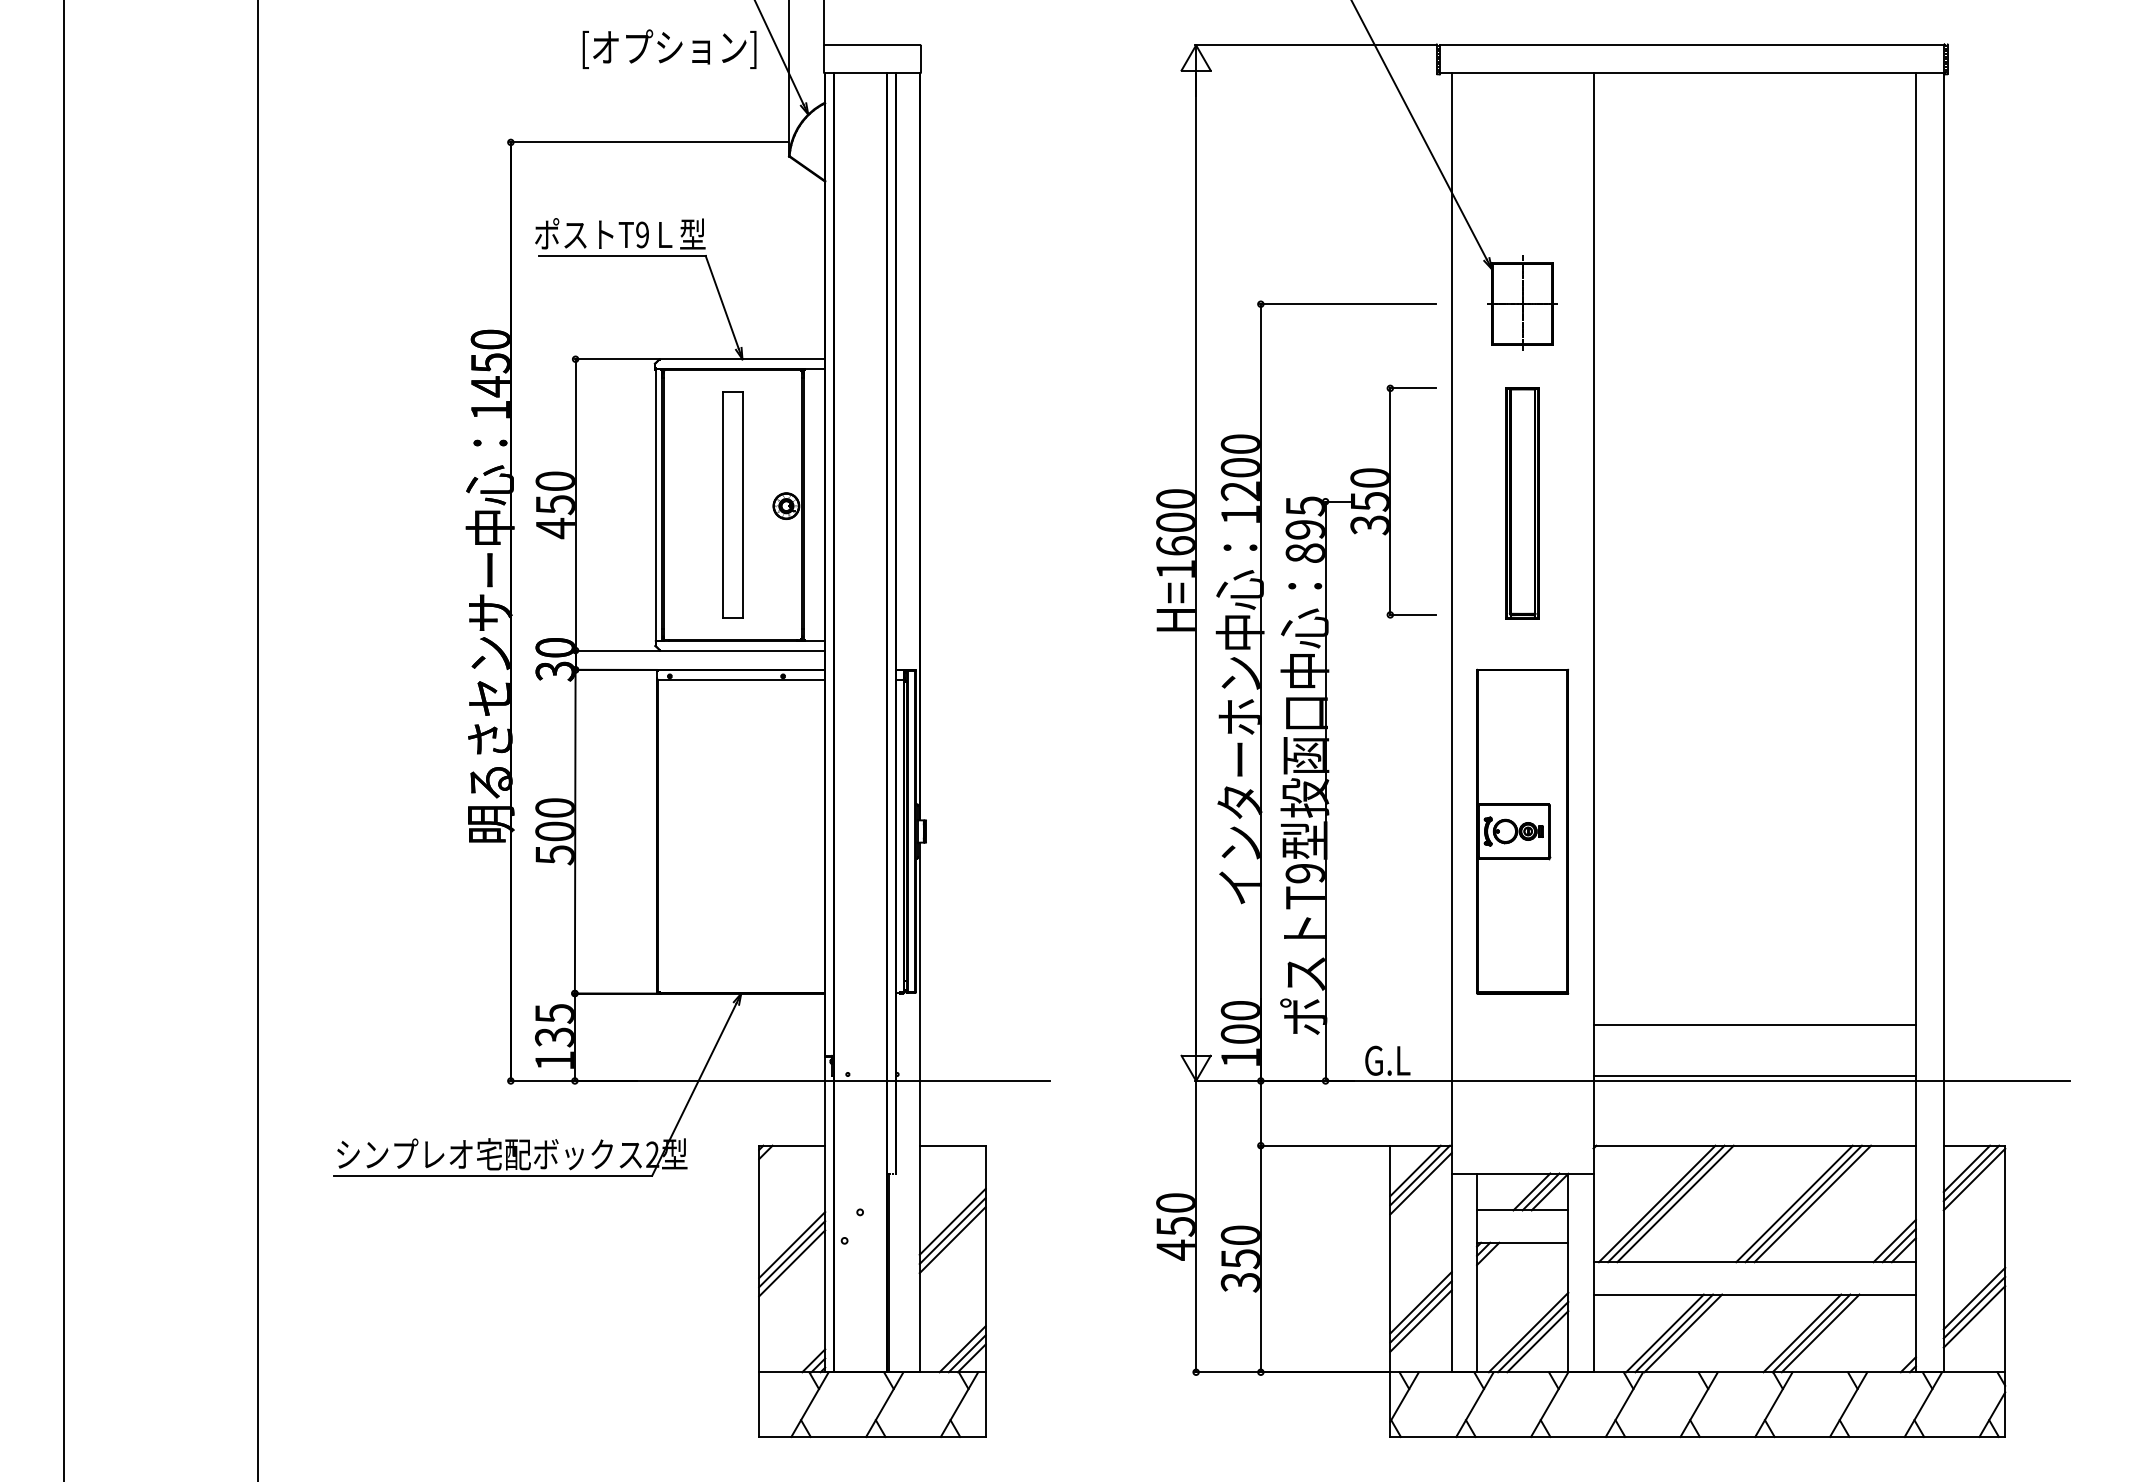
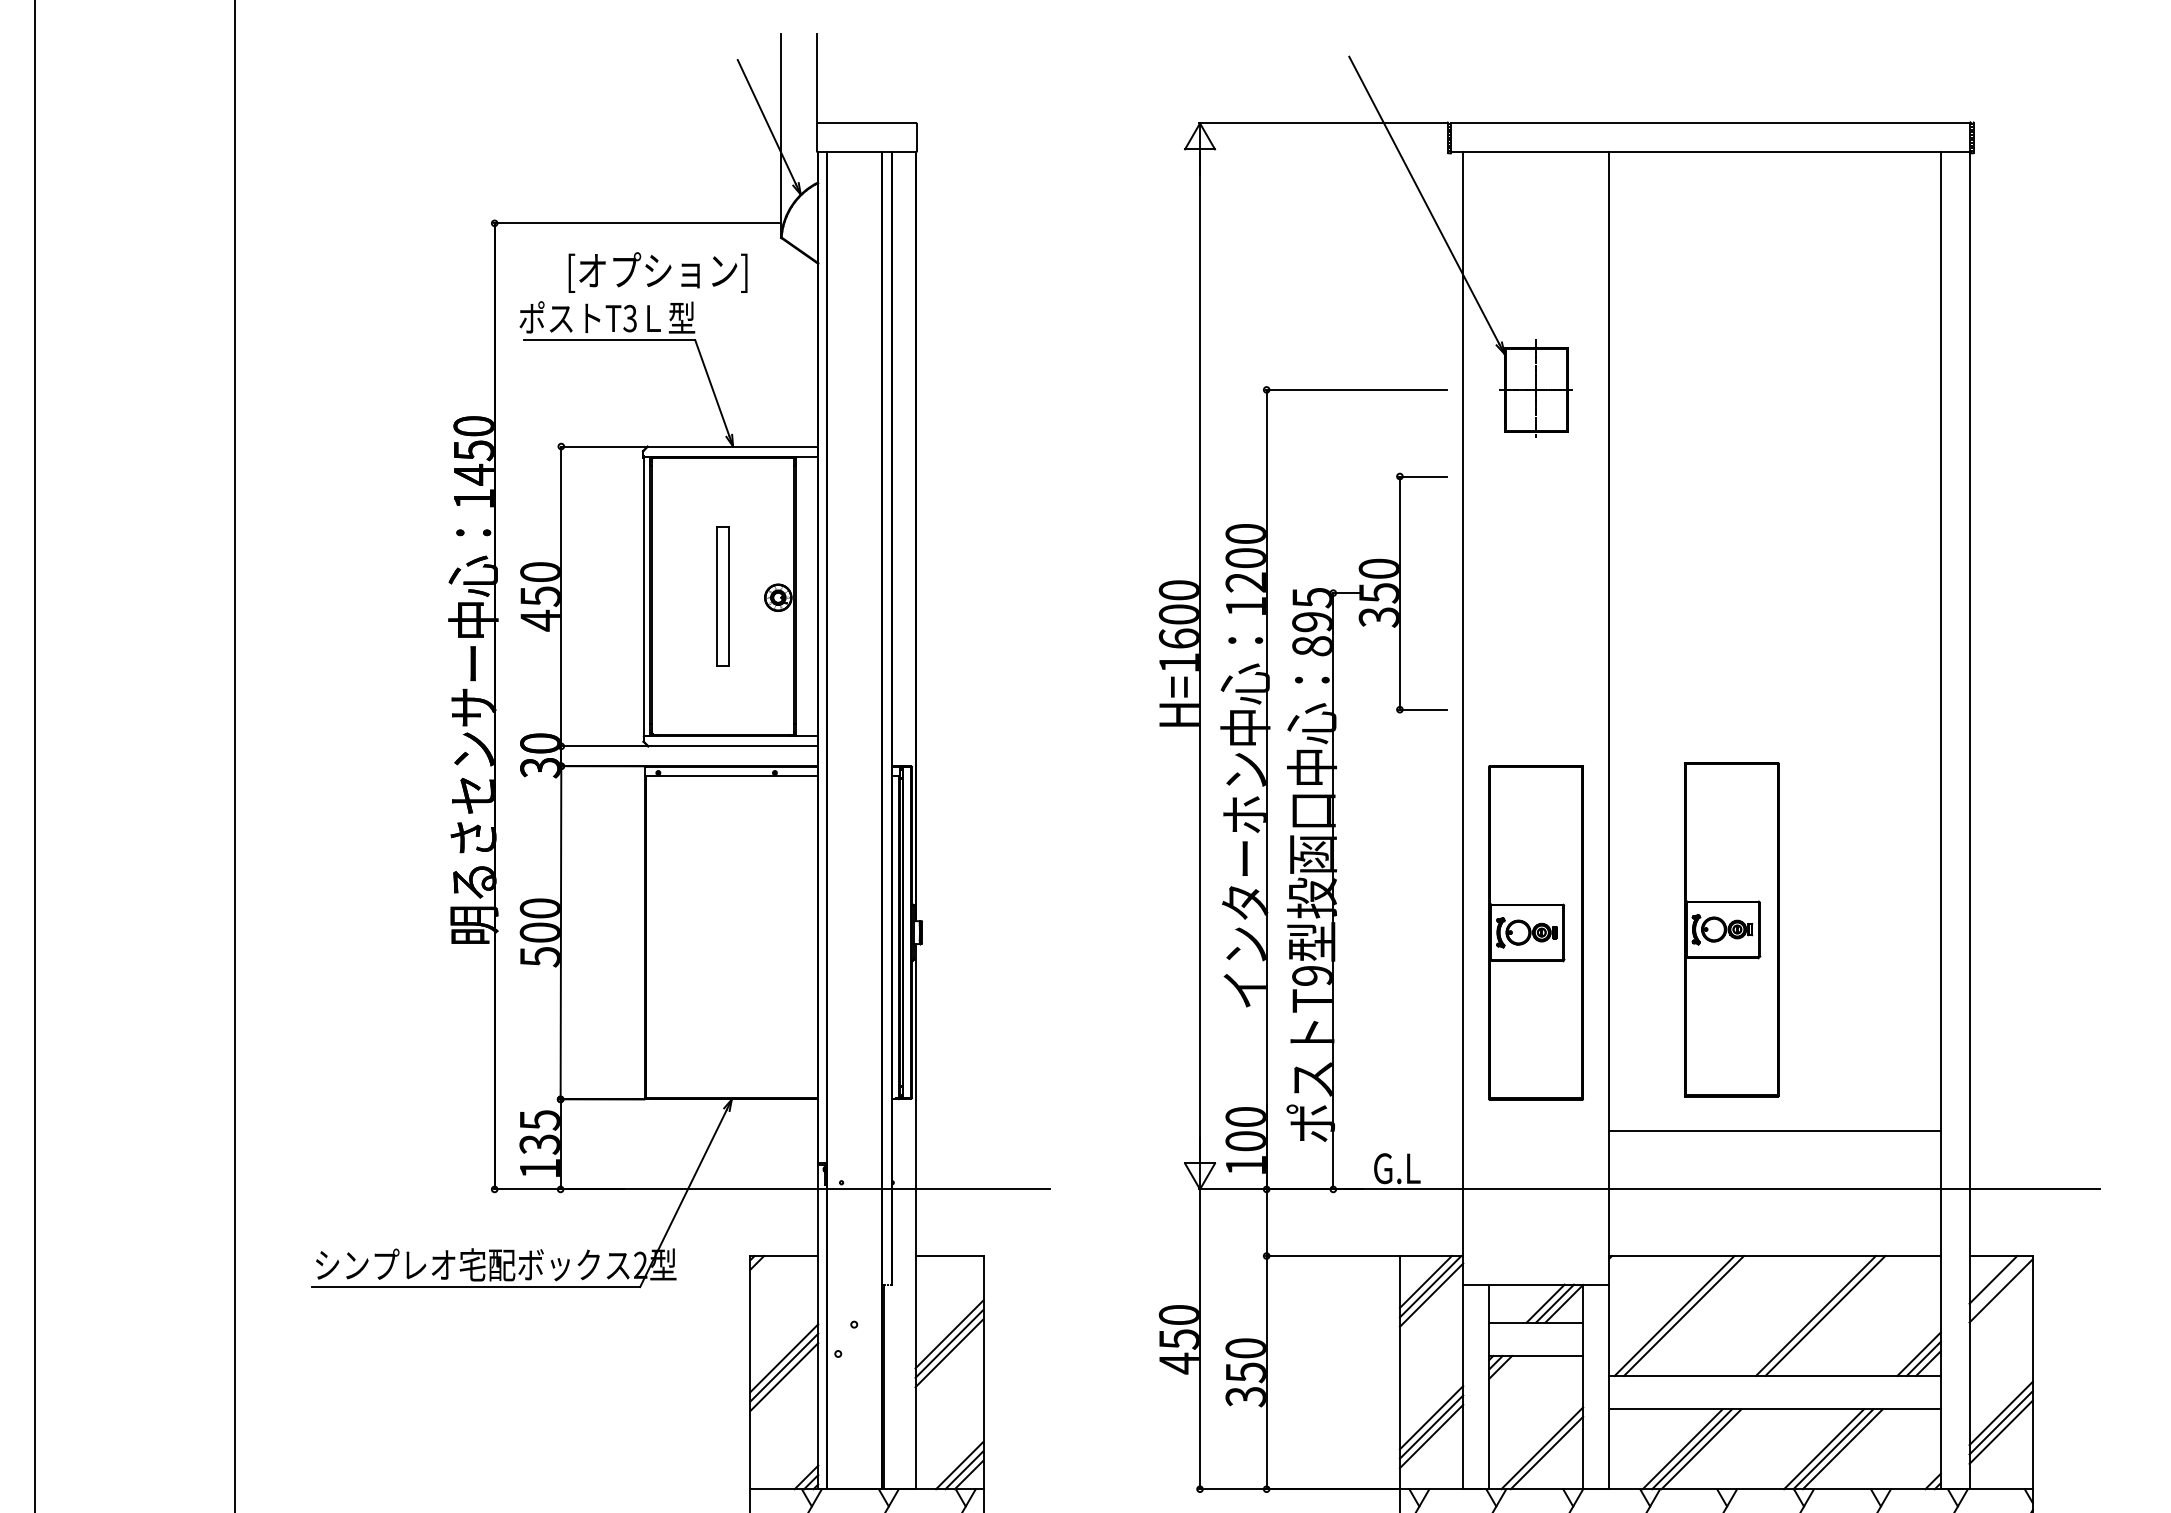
text: (669, 48) -> (657, 271), moved
text: (641, 234) -> (629, 318), T9 -> T3
part: (1522, 503) -> (1535, 595), removed
part: (732, 504) -> (722, 596), size x0.6
part: (1712, 828) -> (1731, 929), added
line: (1754, 1076) -> (1774, 1184), removed
line: (1971, 1173) -> (1998, 1284), removed
line: (1675, 1203) -> (1693, 1315), removed
line: (1812, 1203) -> (1834, 1315), removed
line: (1537, 1341) -> (1551, 1457), removed

